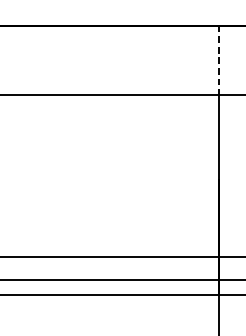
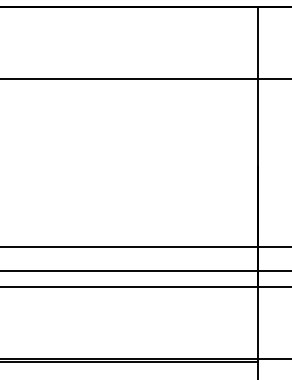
line: (219, 59) -> (258, 42), dashed -> solid

